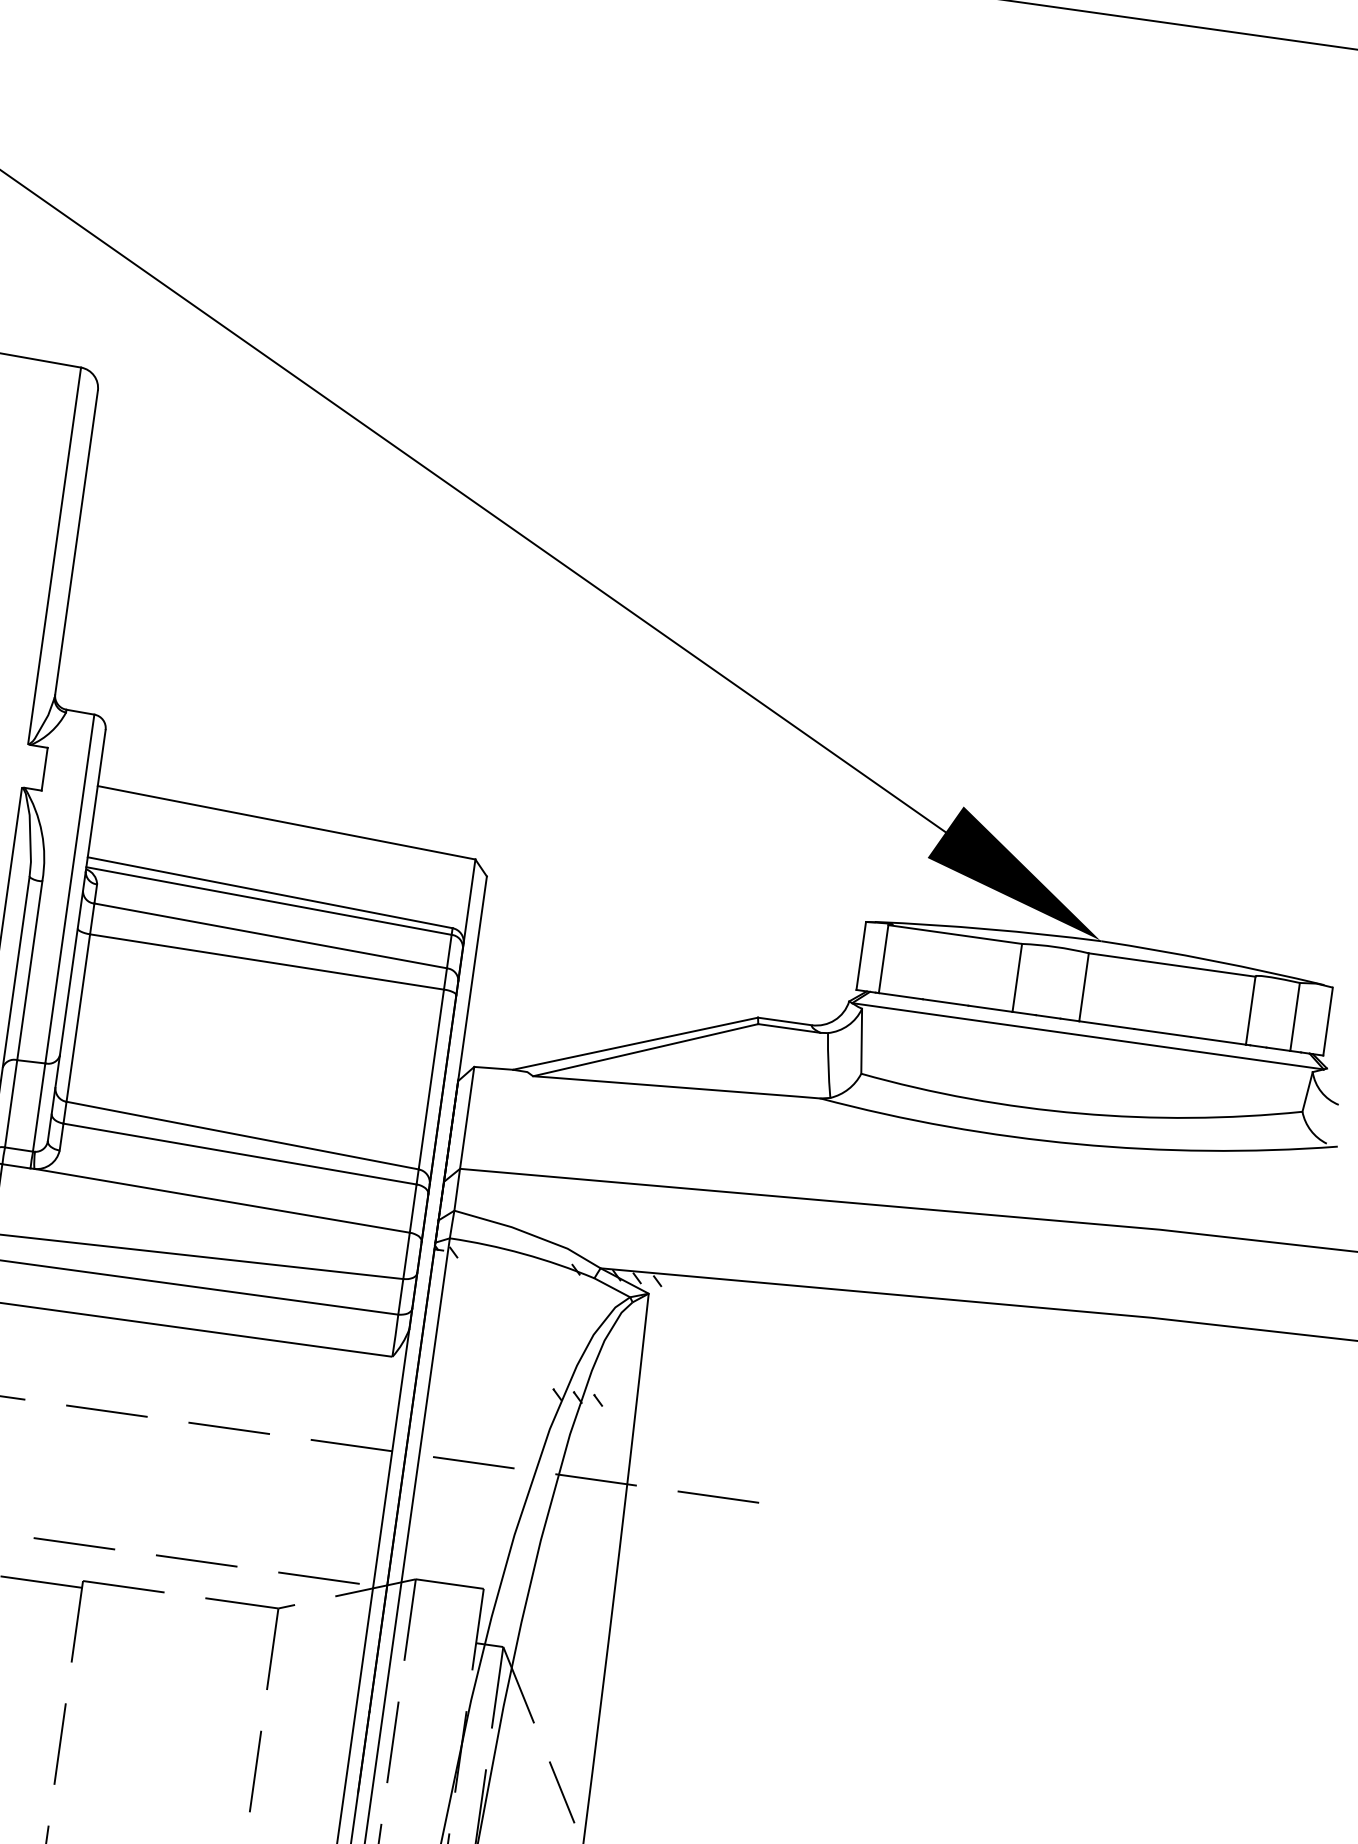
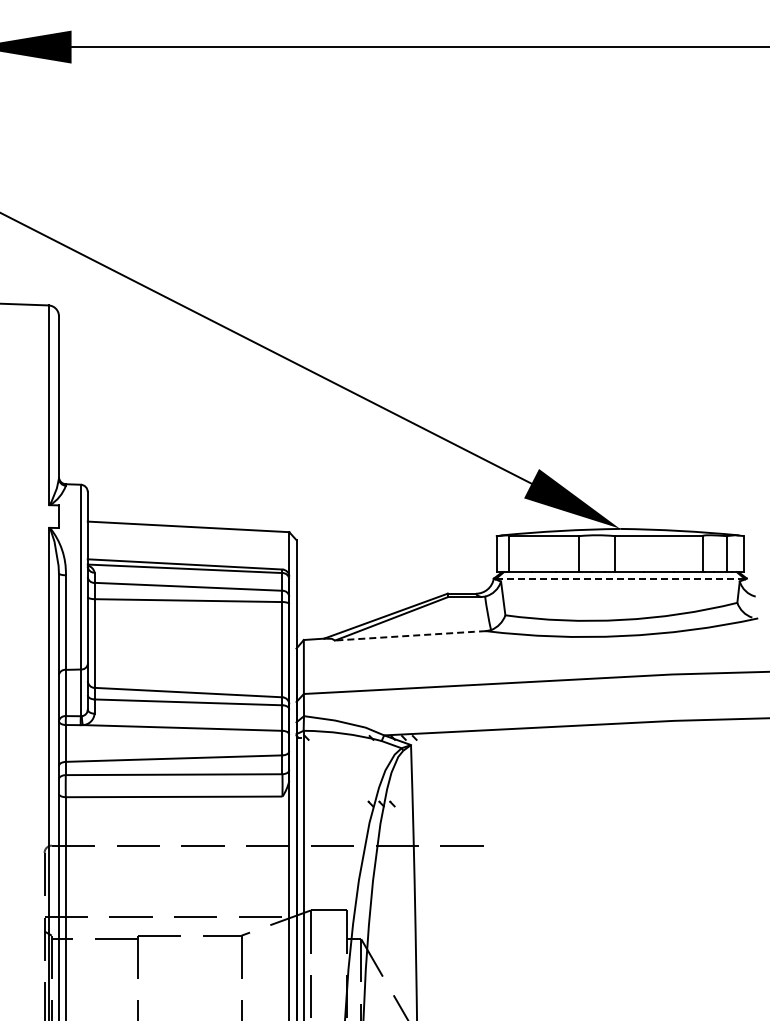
line: (1088, 1036) -> (620, 579), solid -> dashed
line: (676, 1086) -> (410, 635), solid -> dashed

